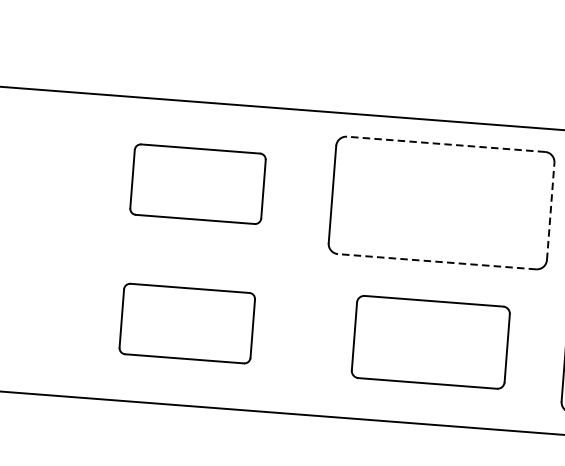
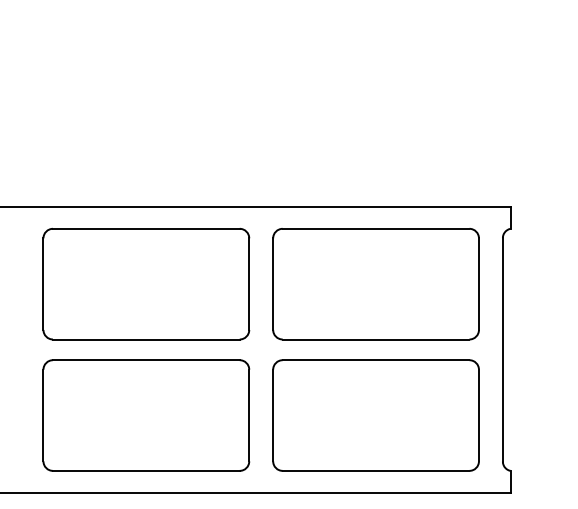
line: (445, 143) -> (375, 228), dashed -> solid
part: (198, 183) -> (146, 283), size x1.67
line: (550, 211) -> (478, 284), dashed -> solid
line: (436, 261) -> (375, 339), dashed -> solid
part: (187, 323) -> (146, 415), size x1.67
part: (430, 342) -> (375, 415), size x1.43

